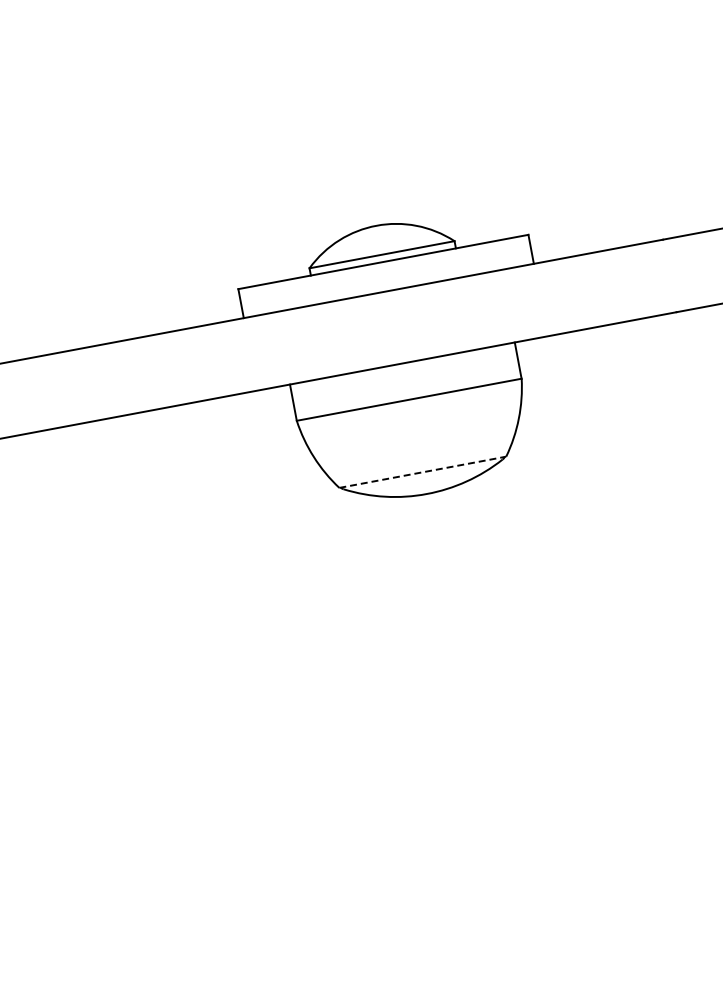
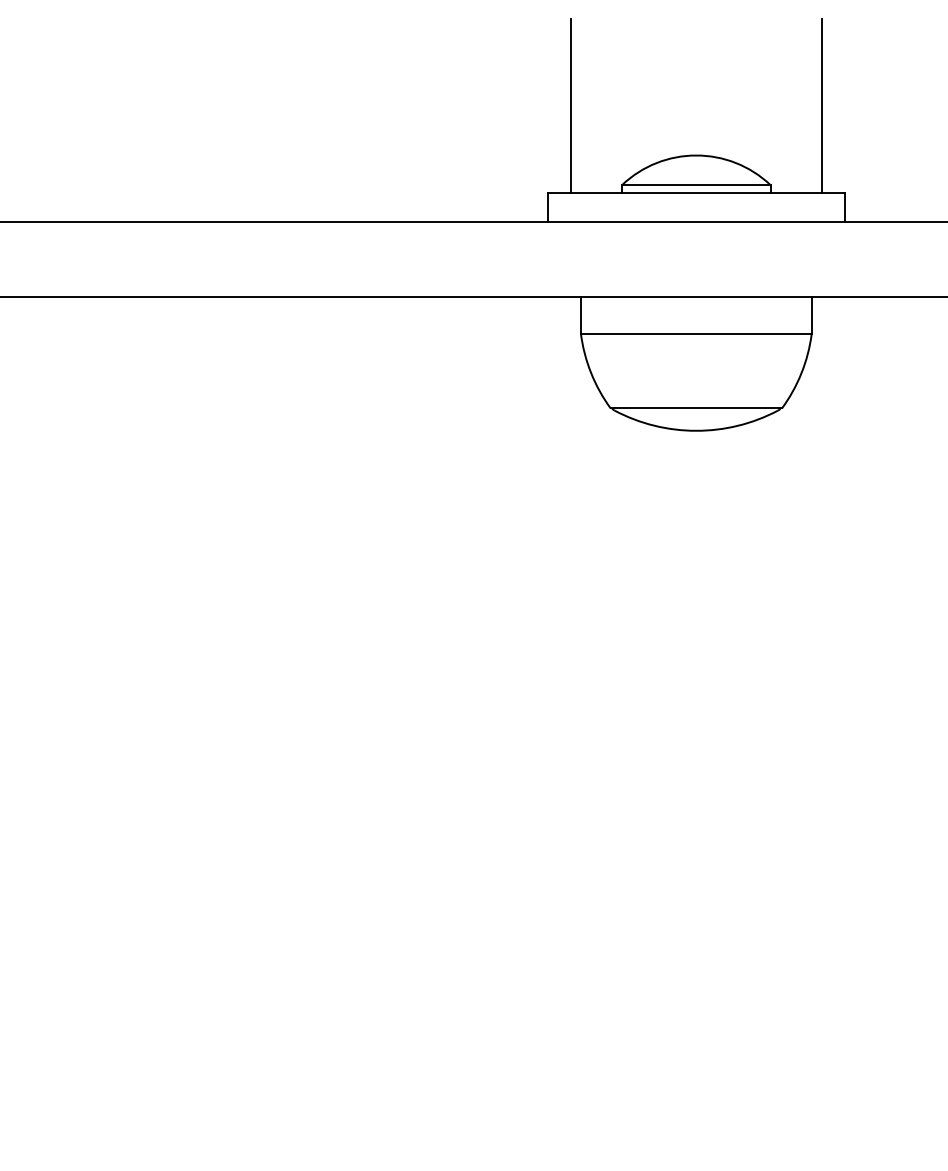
line: (489, 154) -> (821, 105), added
line: (244, 199) -> (570, 105), added
line: (422, 472) -> (696, 408), dashed -> solid

